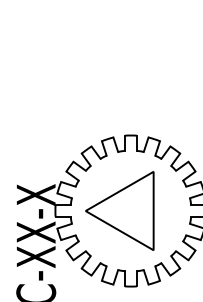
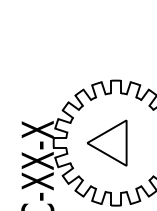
part: (119, 210) -> (106, 142), size x0.7

